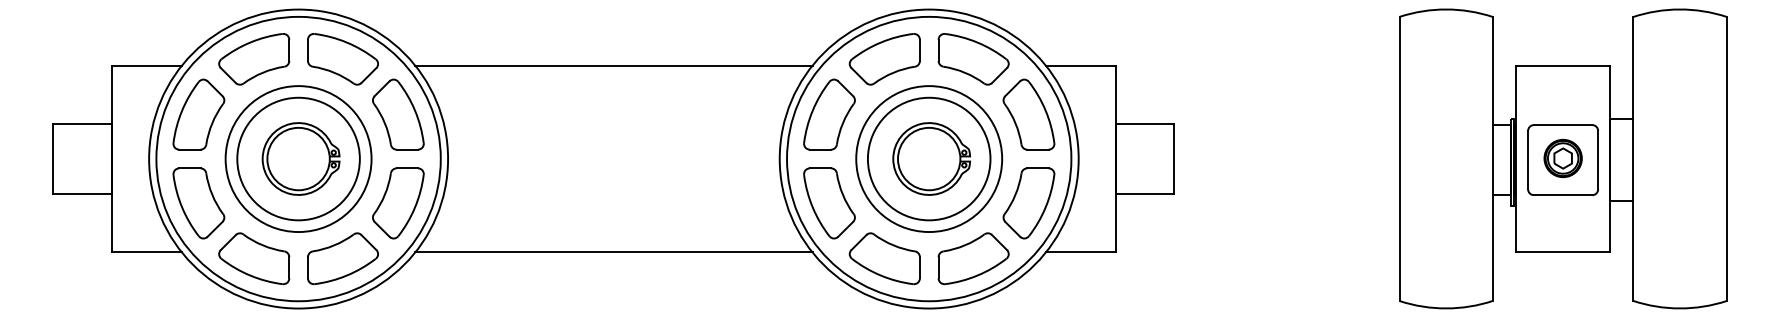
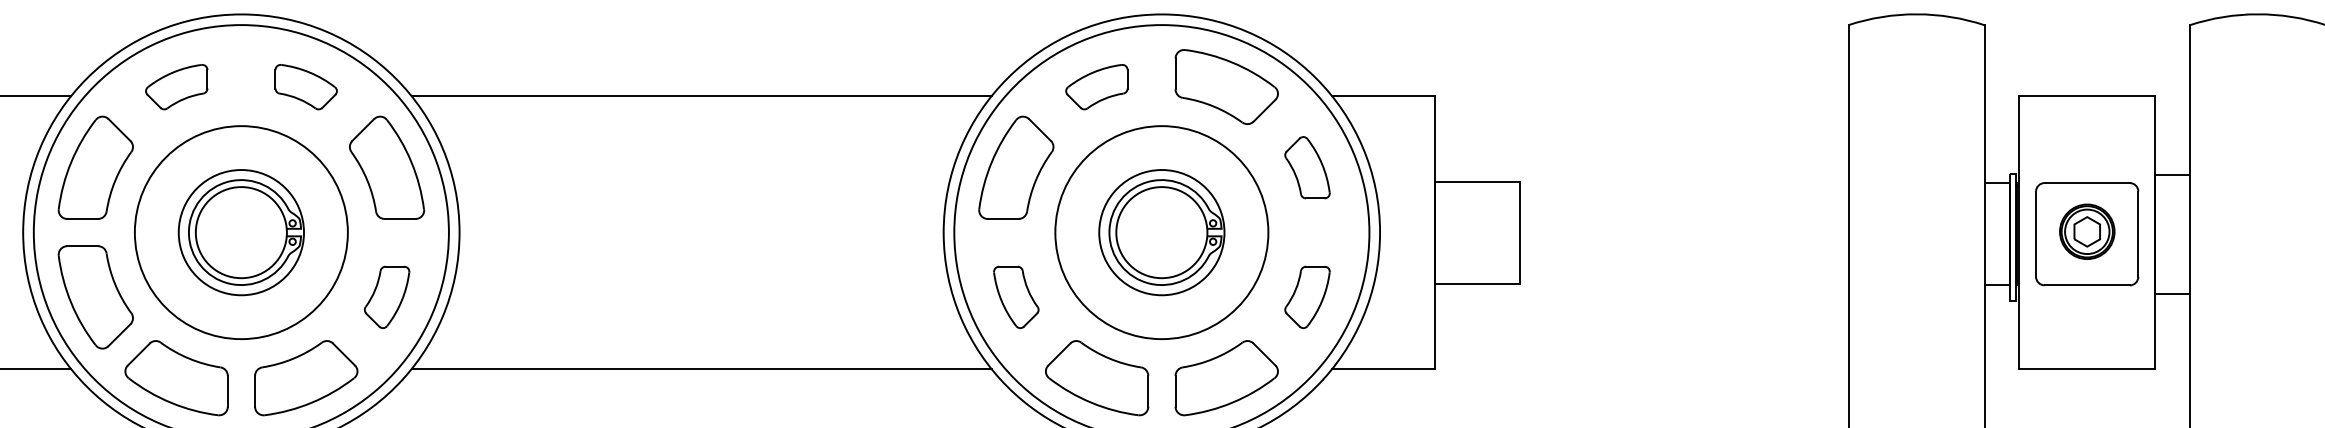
part: (254, 59) -> (176, 87), size x0.6
part: (342, 59) -> (305, 87), size x0.6
part: (884, 59) -> (1096, 87), size x0.6
part: (1028, 114) -> (1306, 167), size x0.6
circle: (298, 158) -> (241, 231), size x0.7
circle: (928, 158) -> (1160, 231), size x0.7
part: (398, 203) -> (387, 297), size x0.6
part: (829, 203) -> (1016, 297), size x0.6
part: (1028, 203) -> (1306, 297), size x0.6

